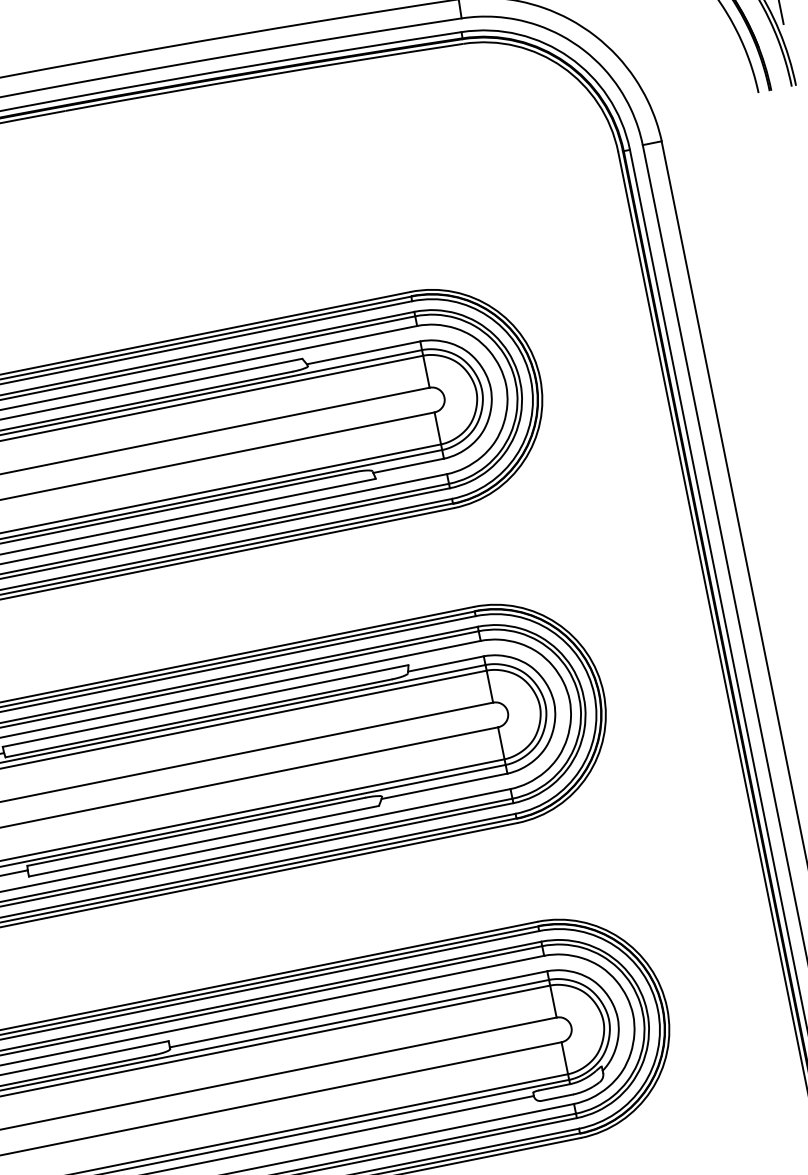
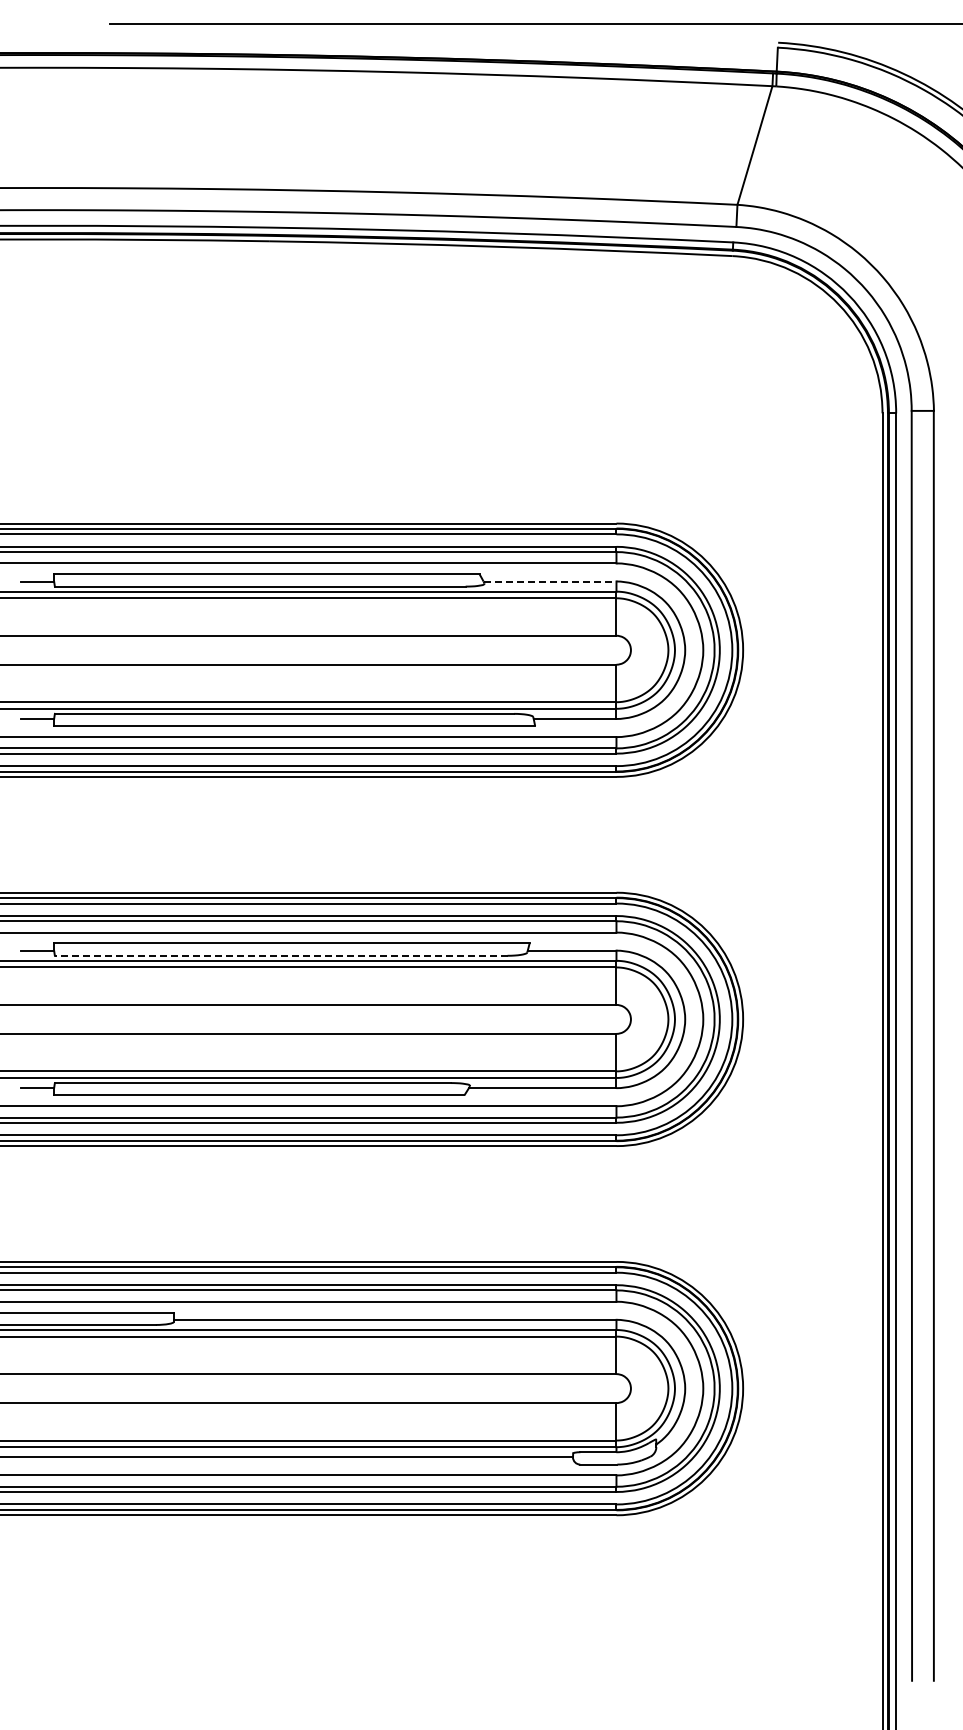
line: (364, 352) -> (550, 581), solid -> dashed
line: (198, 718) -> (280, 955), solid -> dashed

